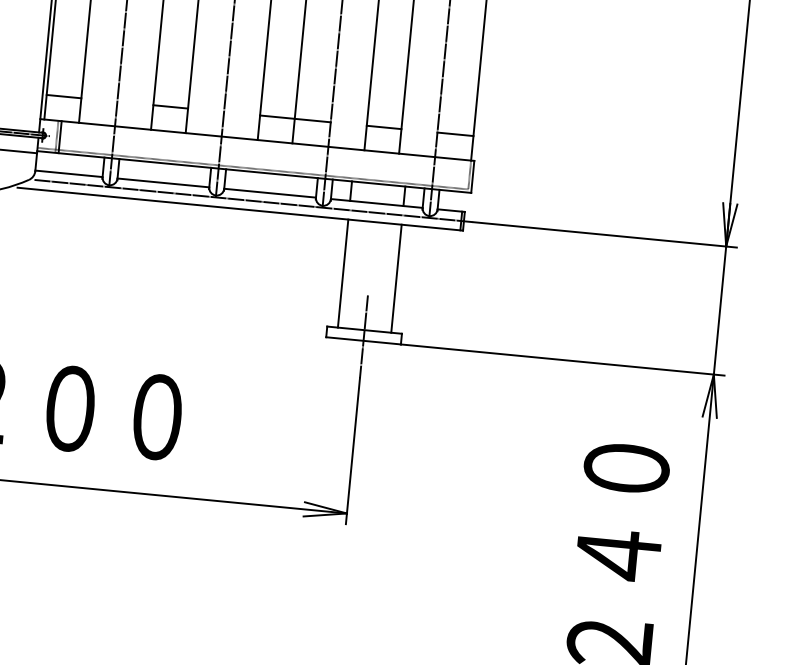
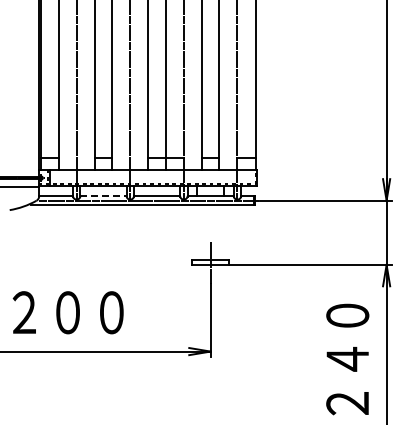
line: (163, 182) -> (103, 195), solid -> dashed
line: (343, 273) -> (197, 232), removed
line: (397, 279) -> (224, 232), removed

